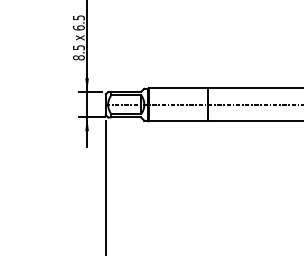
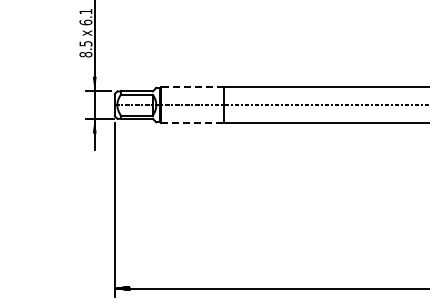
text: (78, 17) -> (85, 11), 6.5 -> 6.1
line: (177, 88) -> (192, 87), solid -> dashed
line: (177, 121) -> (192, 123), solid -> dashed

